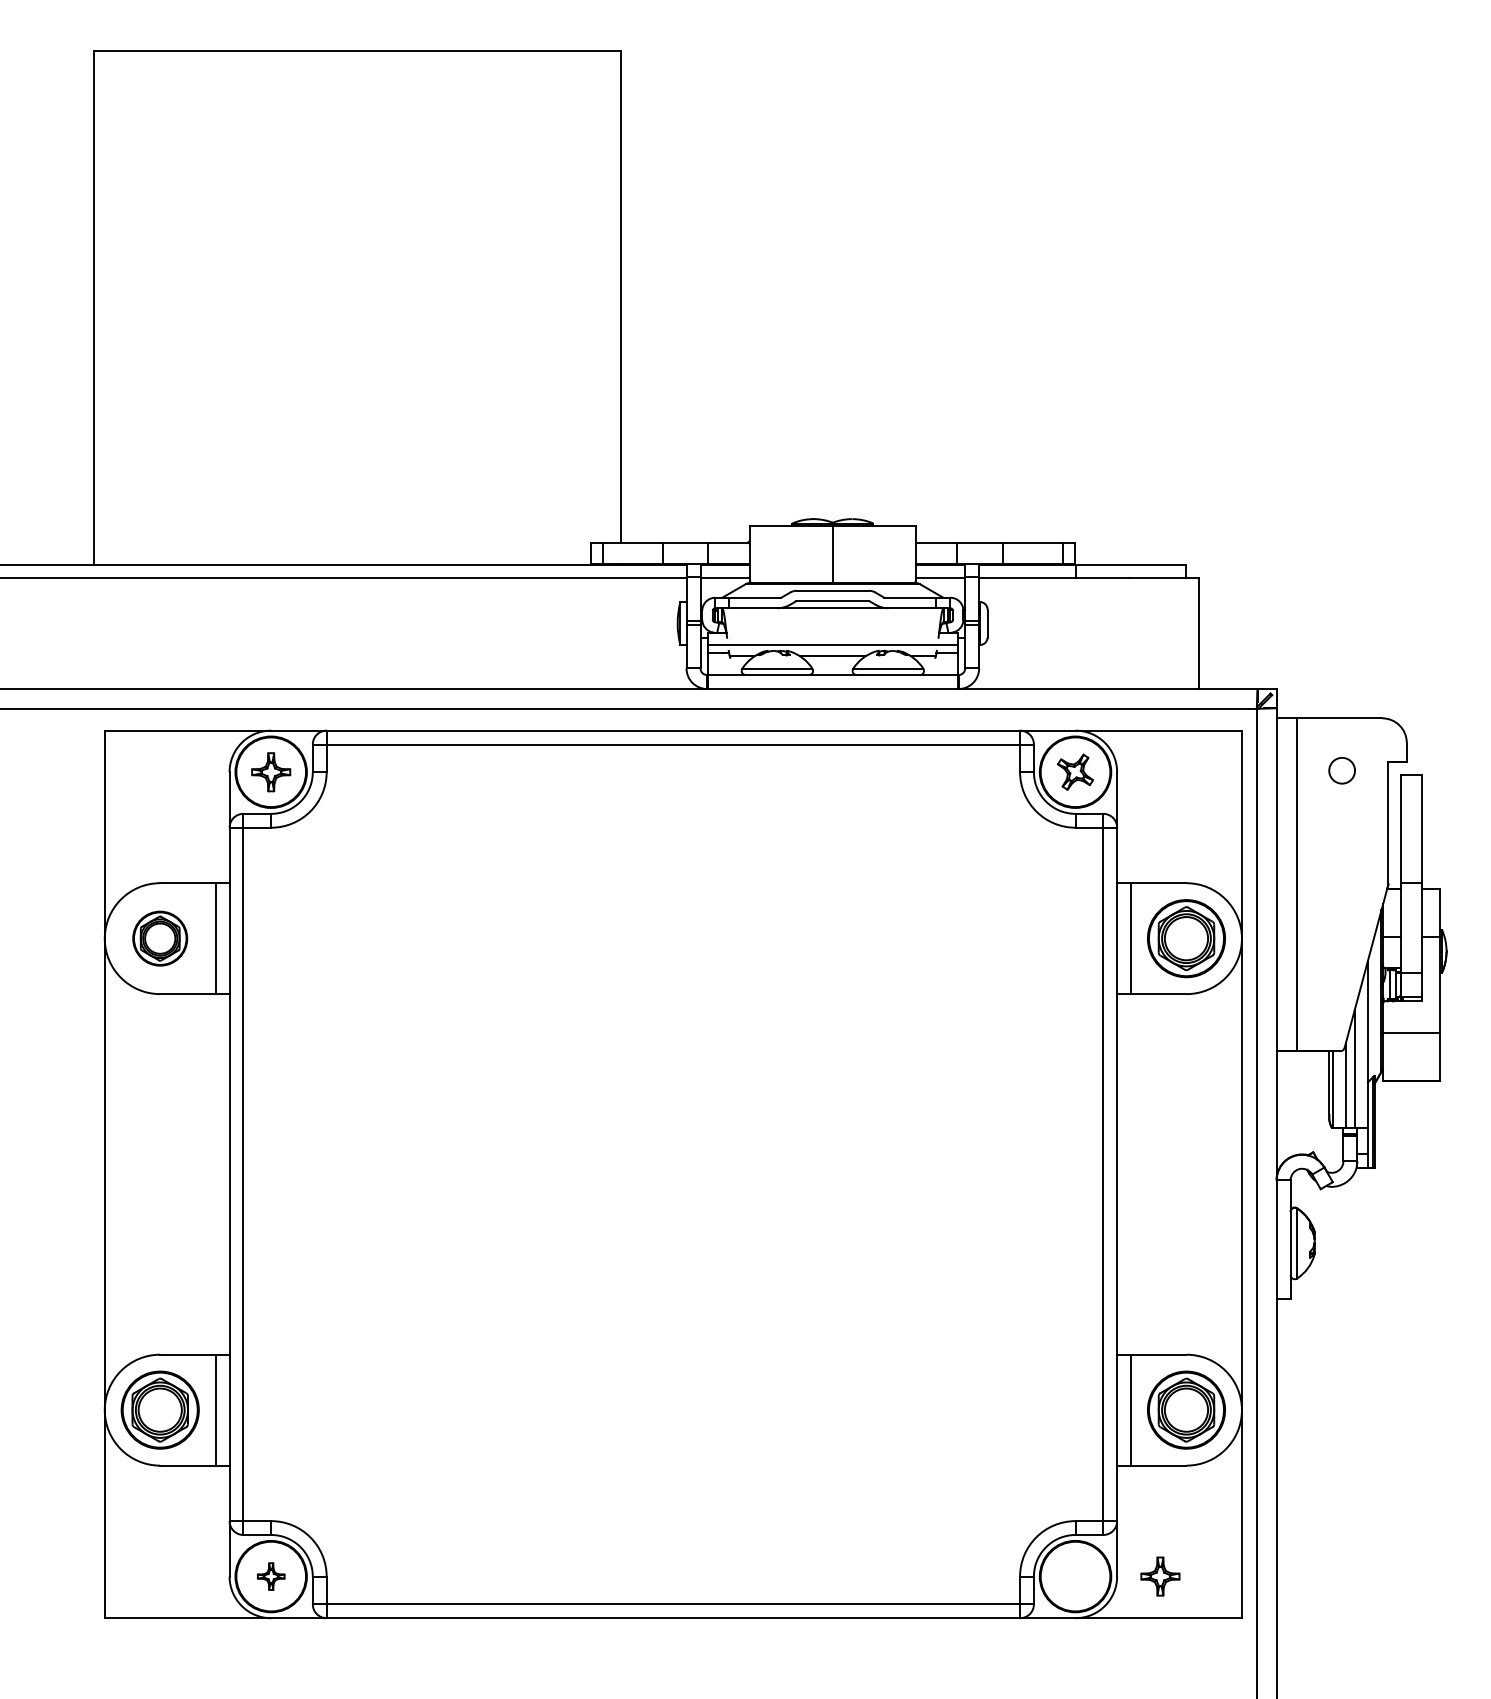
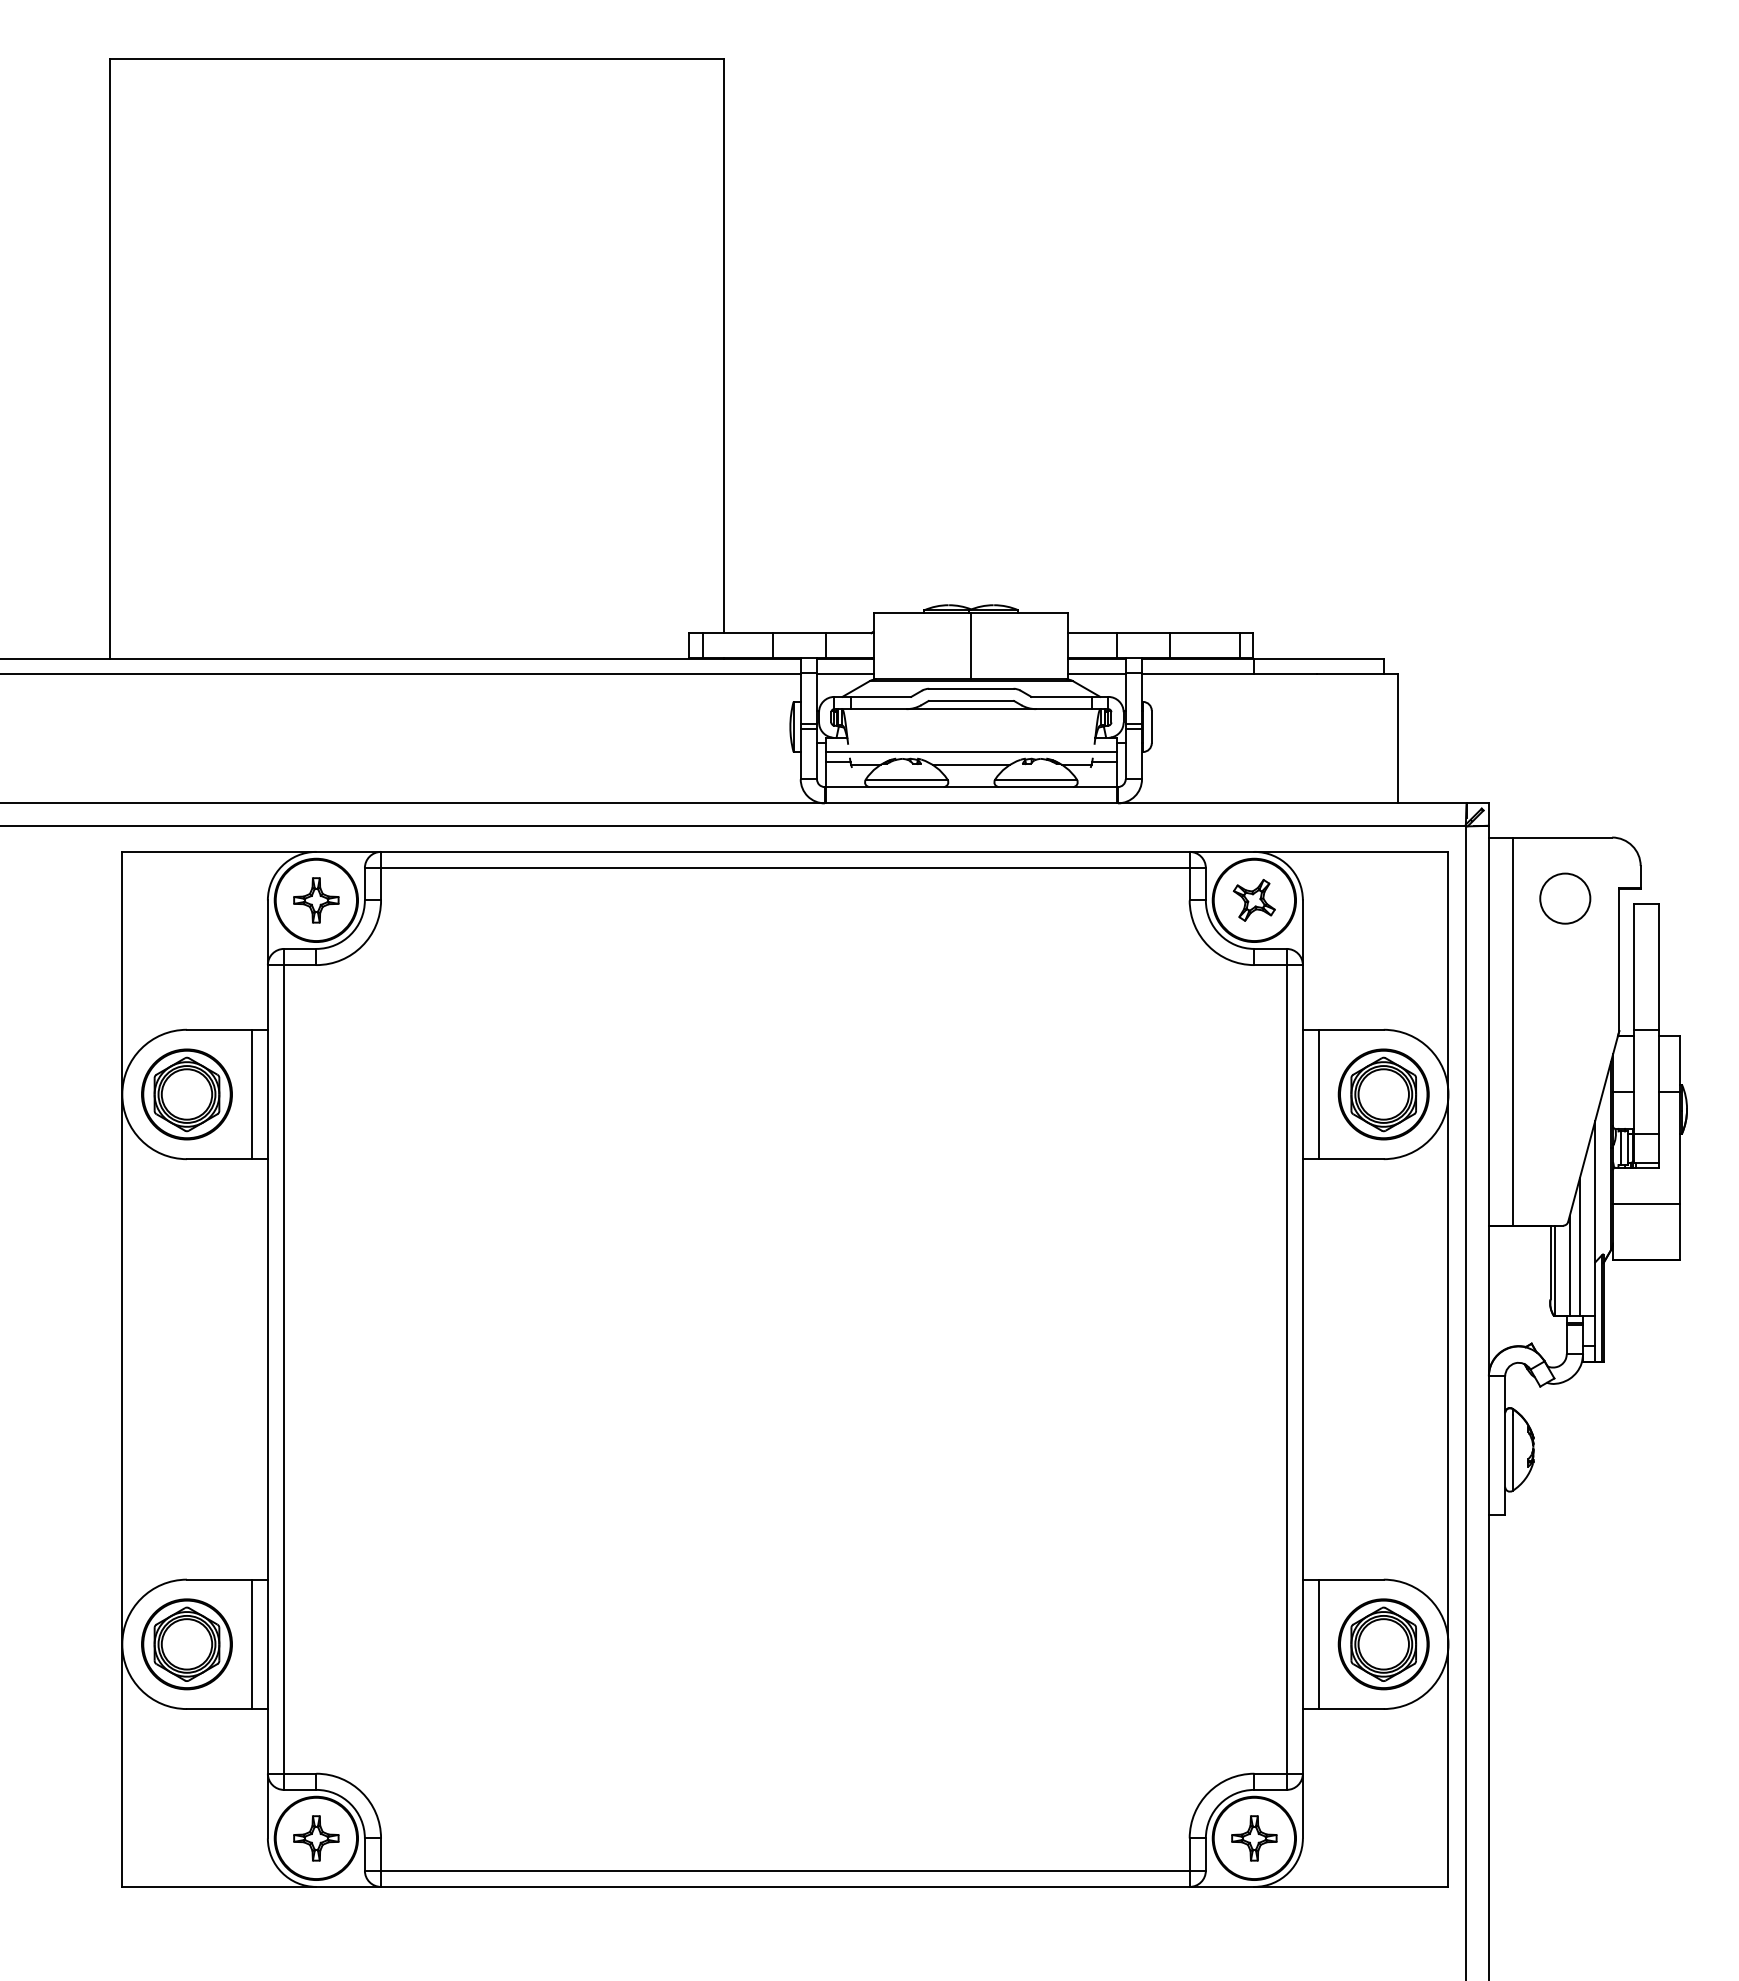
circle: (1342, 770) -> (1565, 898), size x1.67
part: (159, 938) -> (186, 1094), size x1.43
part: (271, 1576) -> (316, 1838), size x1.43
part: (1160, 1576) -> (1254, 1838), moved

